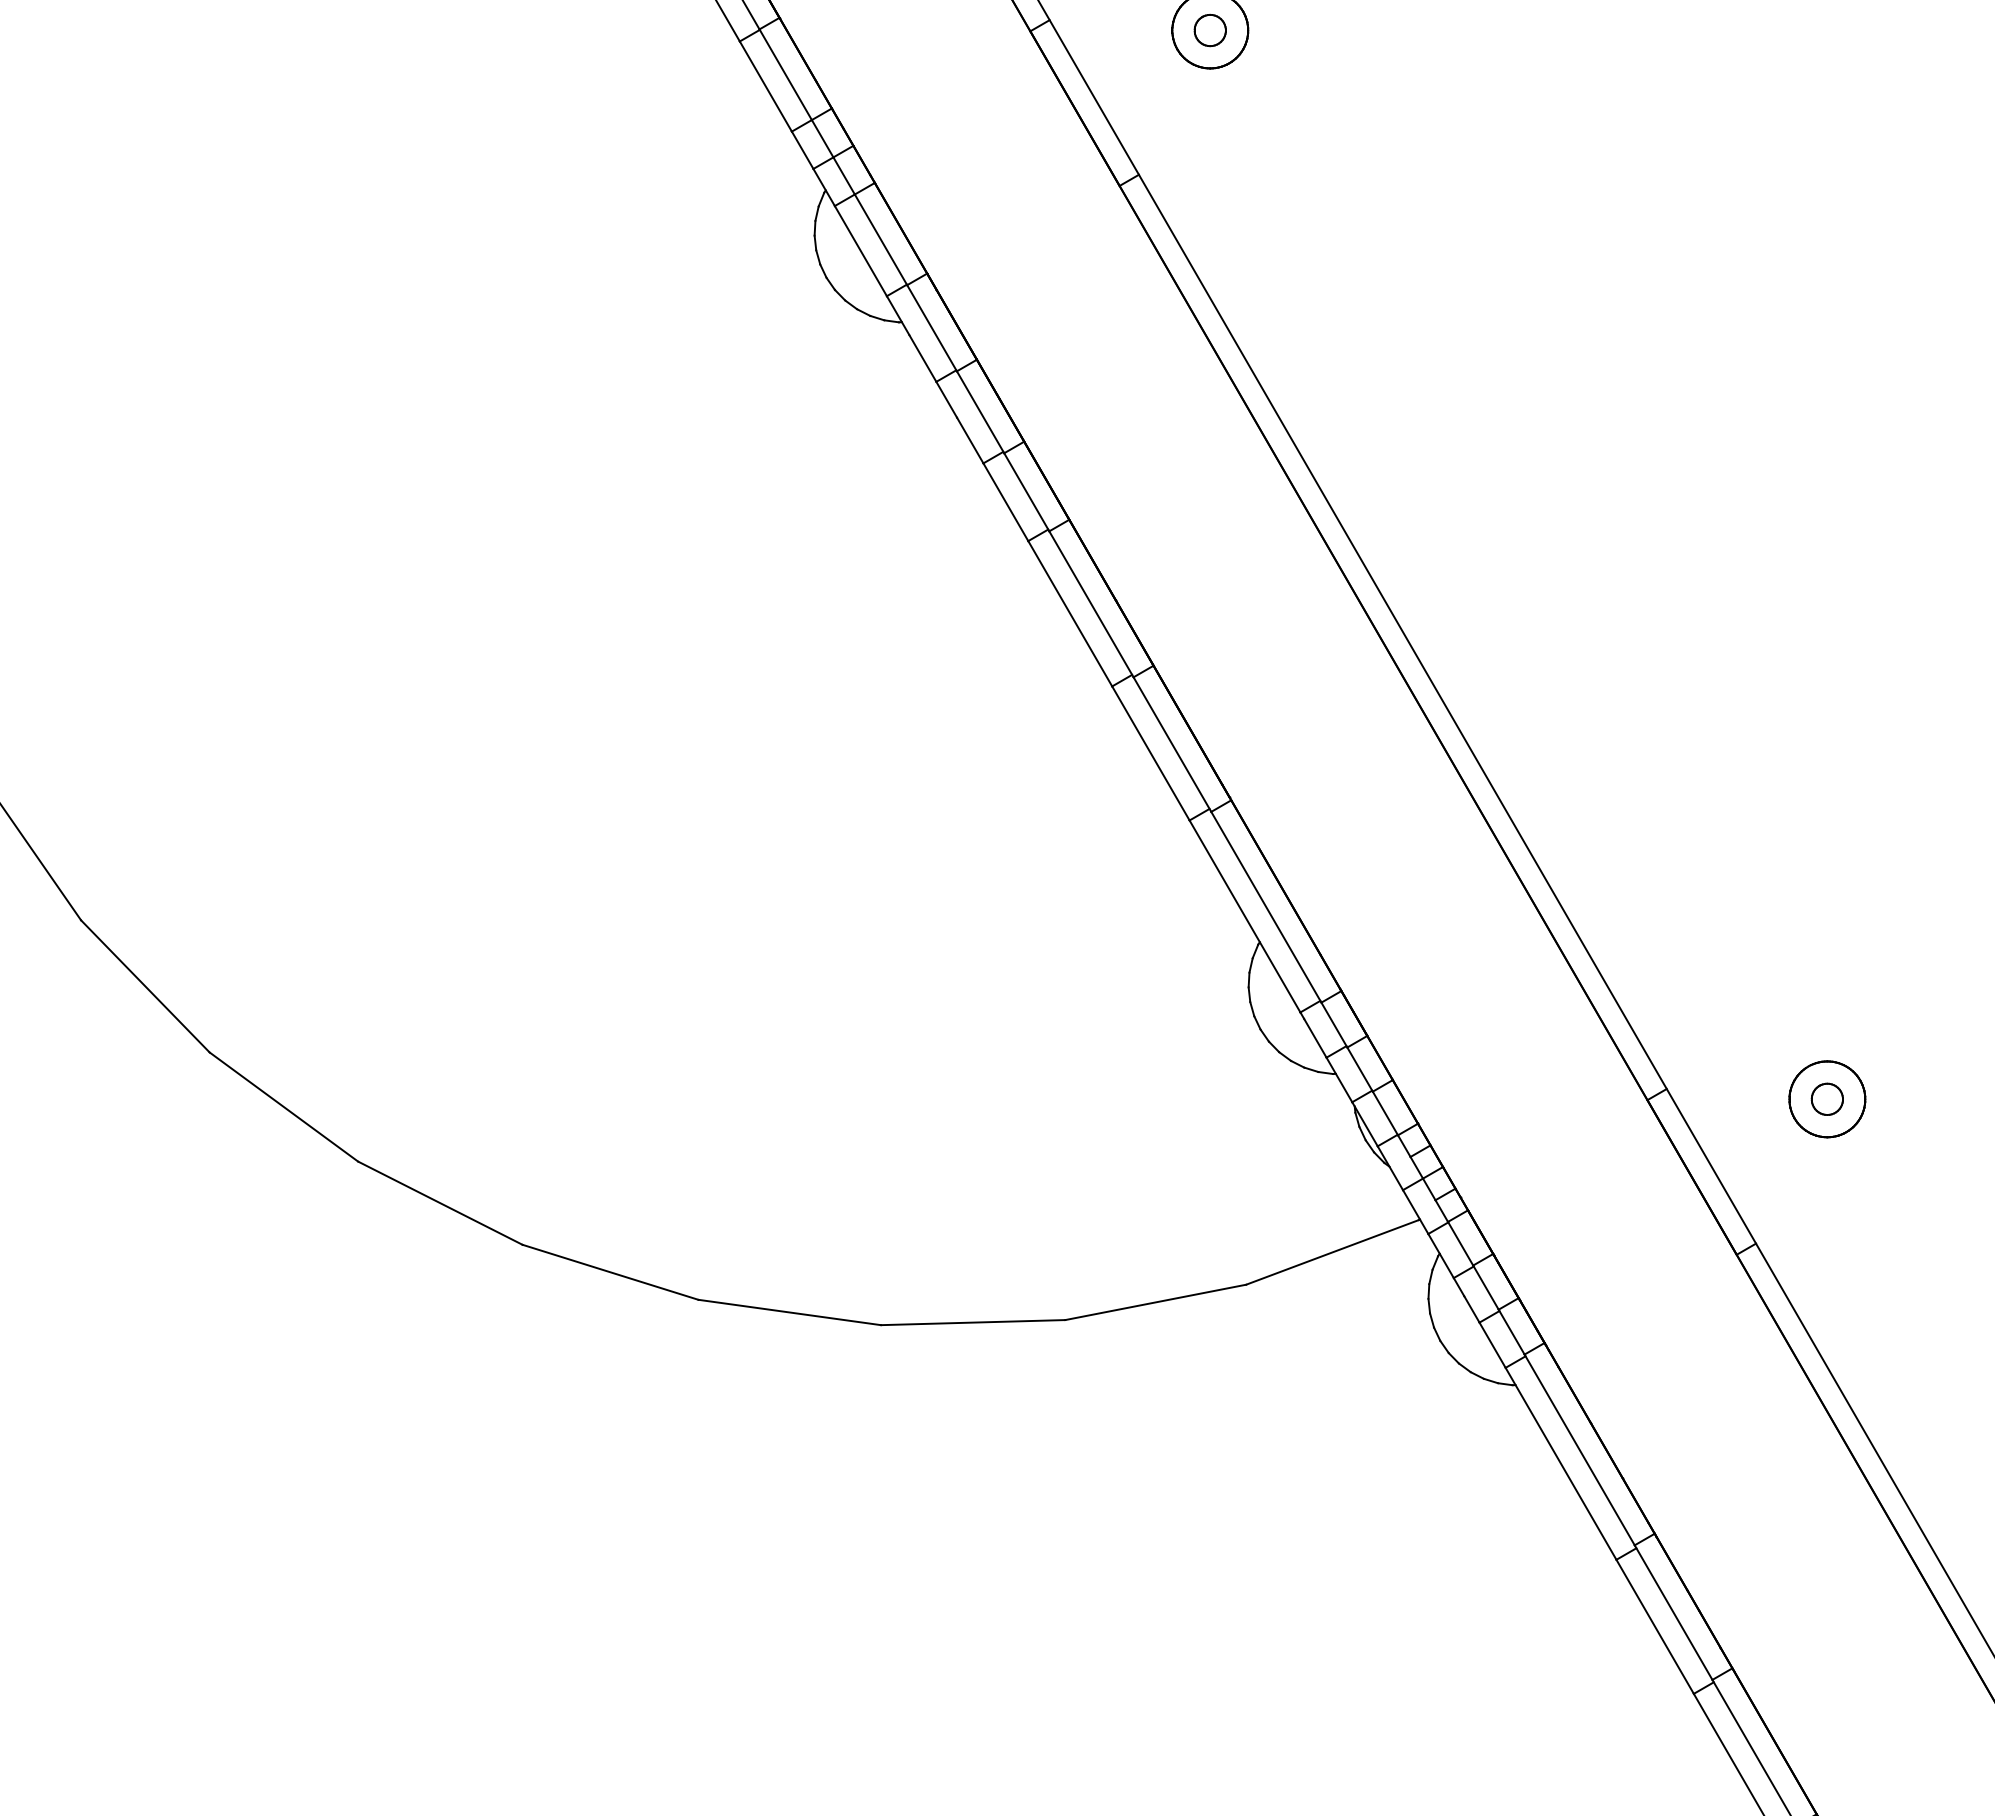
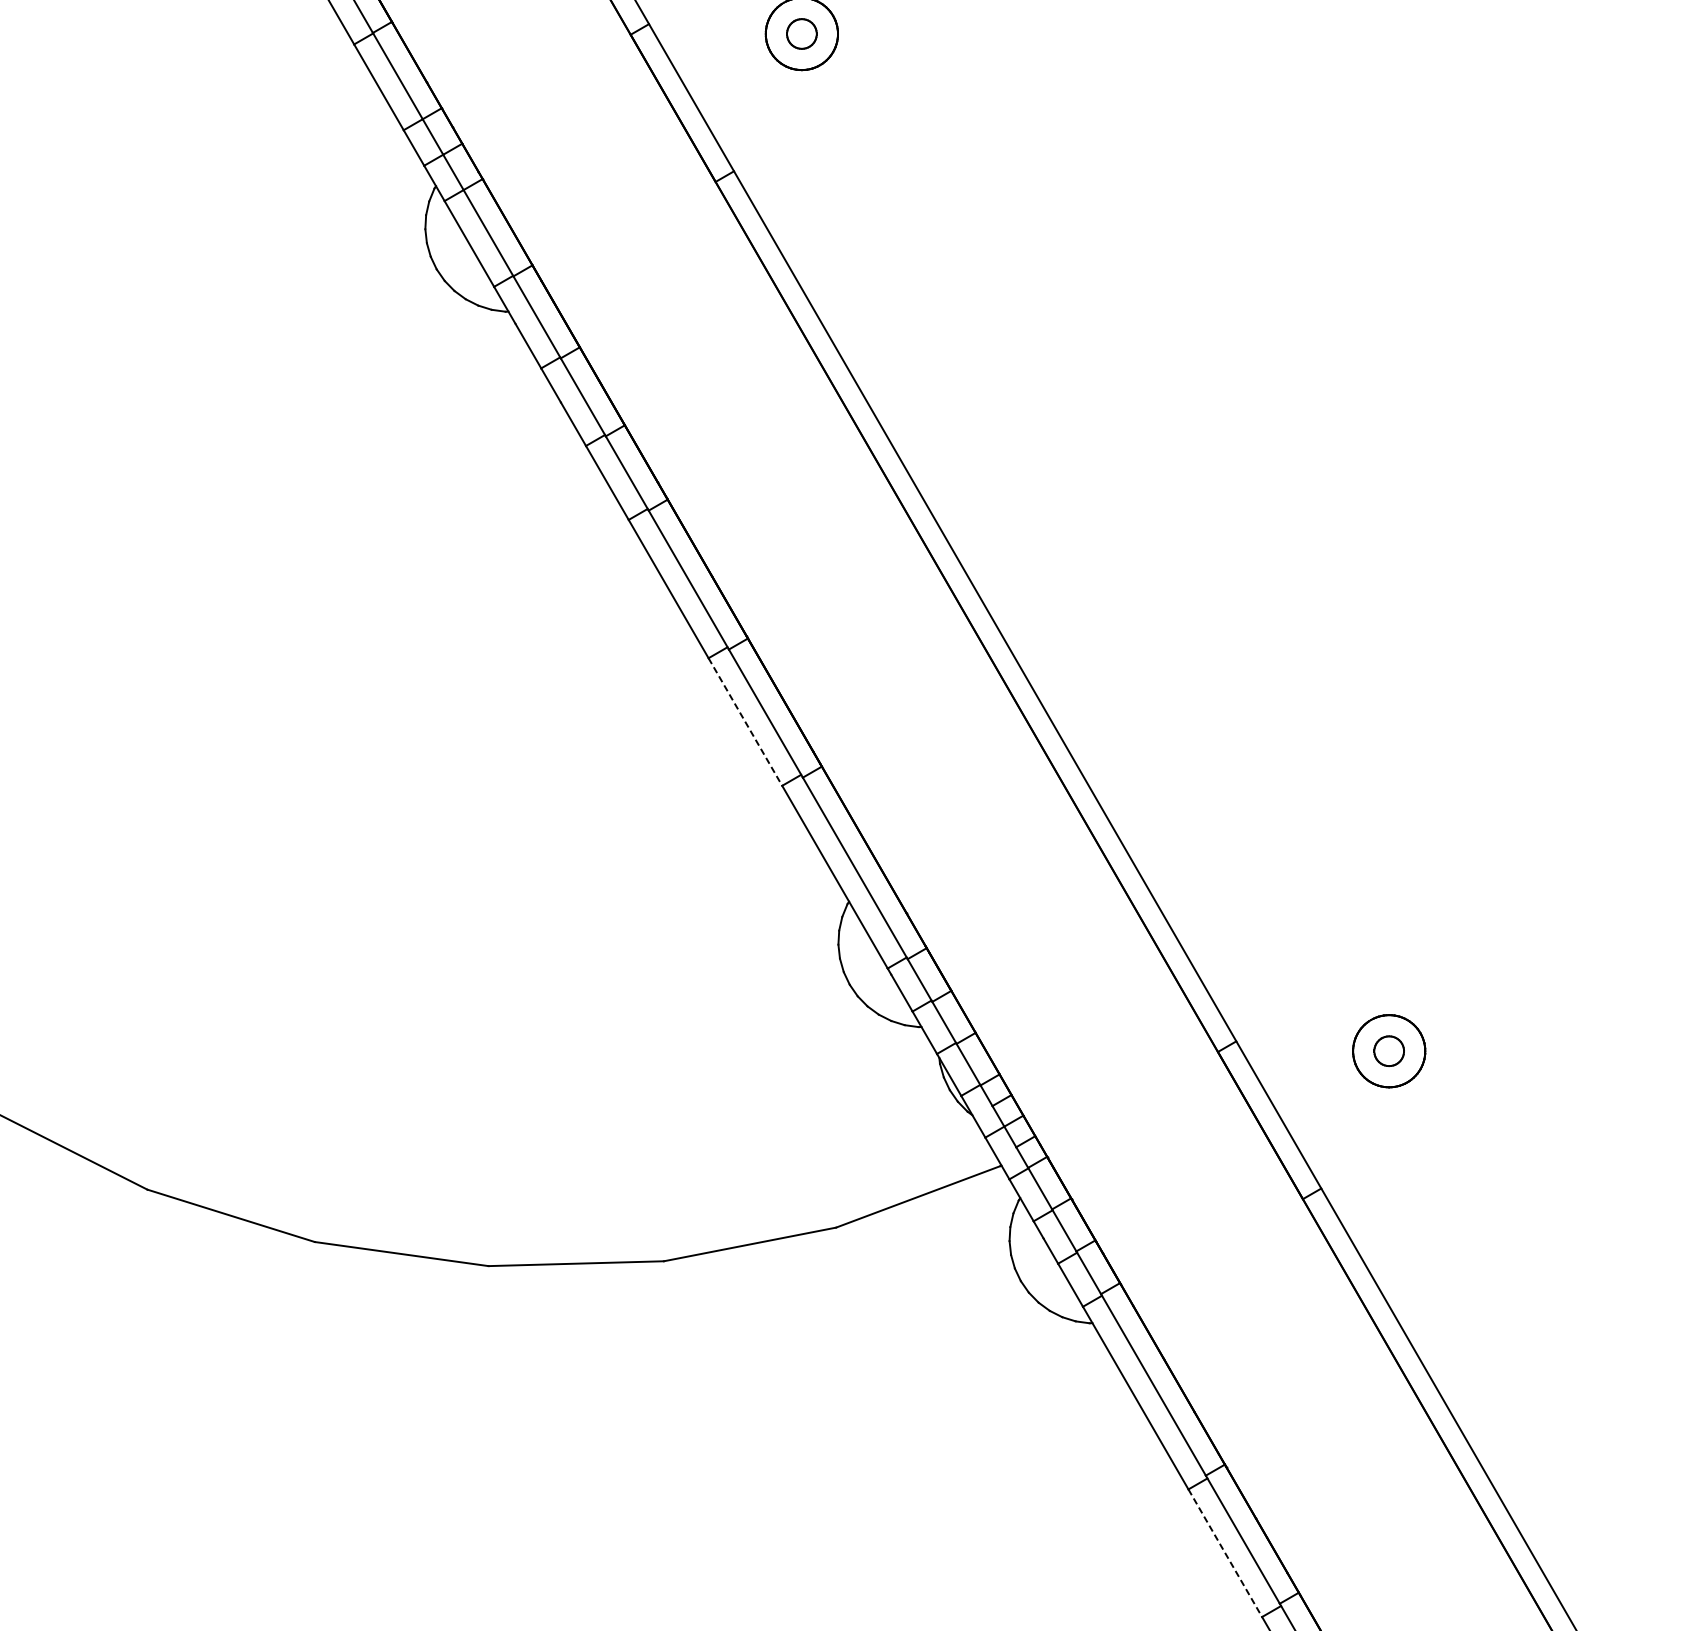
line: (1151, 753) -> (745, 722), solid -> dashed
line: (1655, 1627) -> (1225, 1553), solid -> dashed

